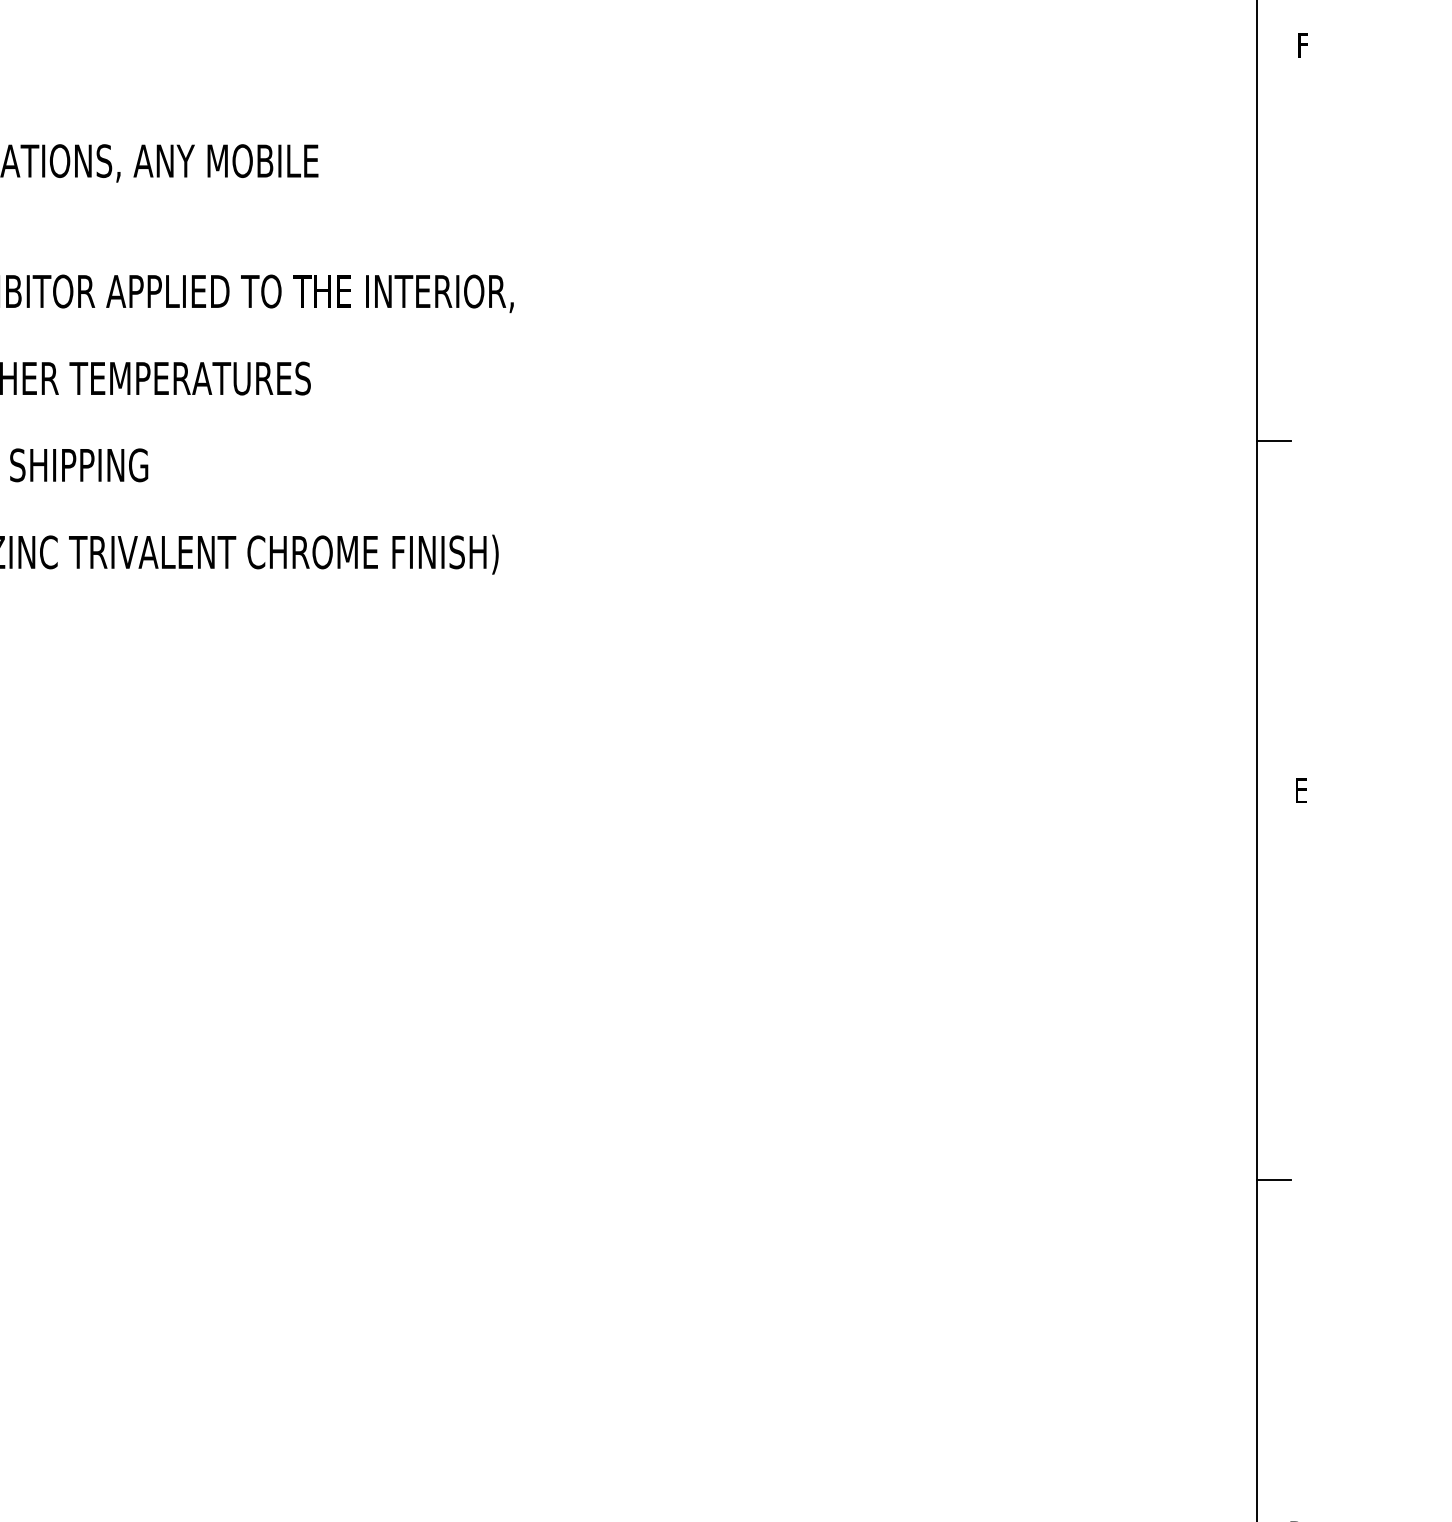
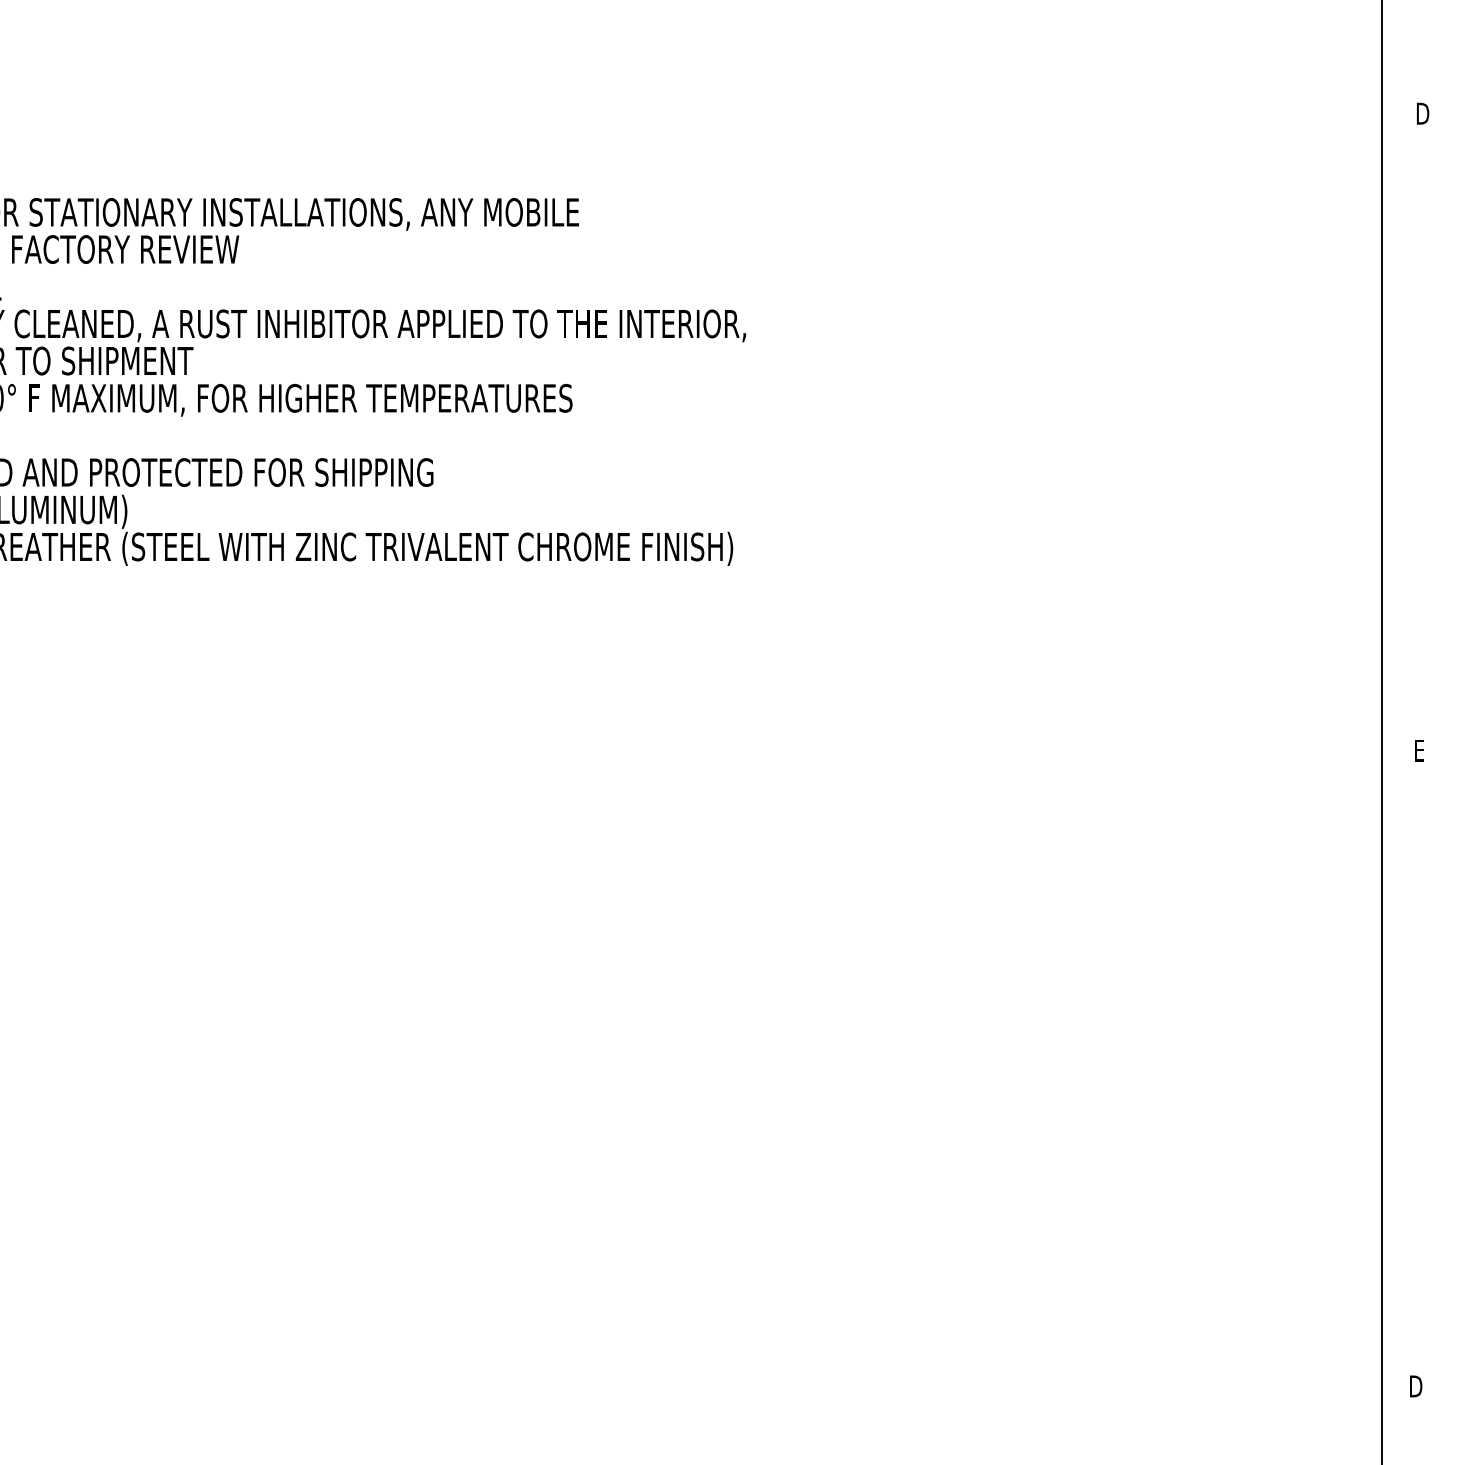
text: (1306, 45) -> (1423, 113), F -> D
line: (1273, 440) -> (1395, 451), removed
line: (1273, 1179) -> (1395, 1083), removed

